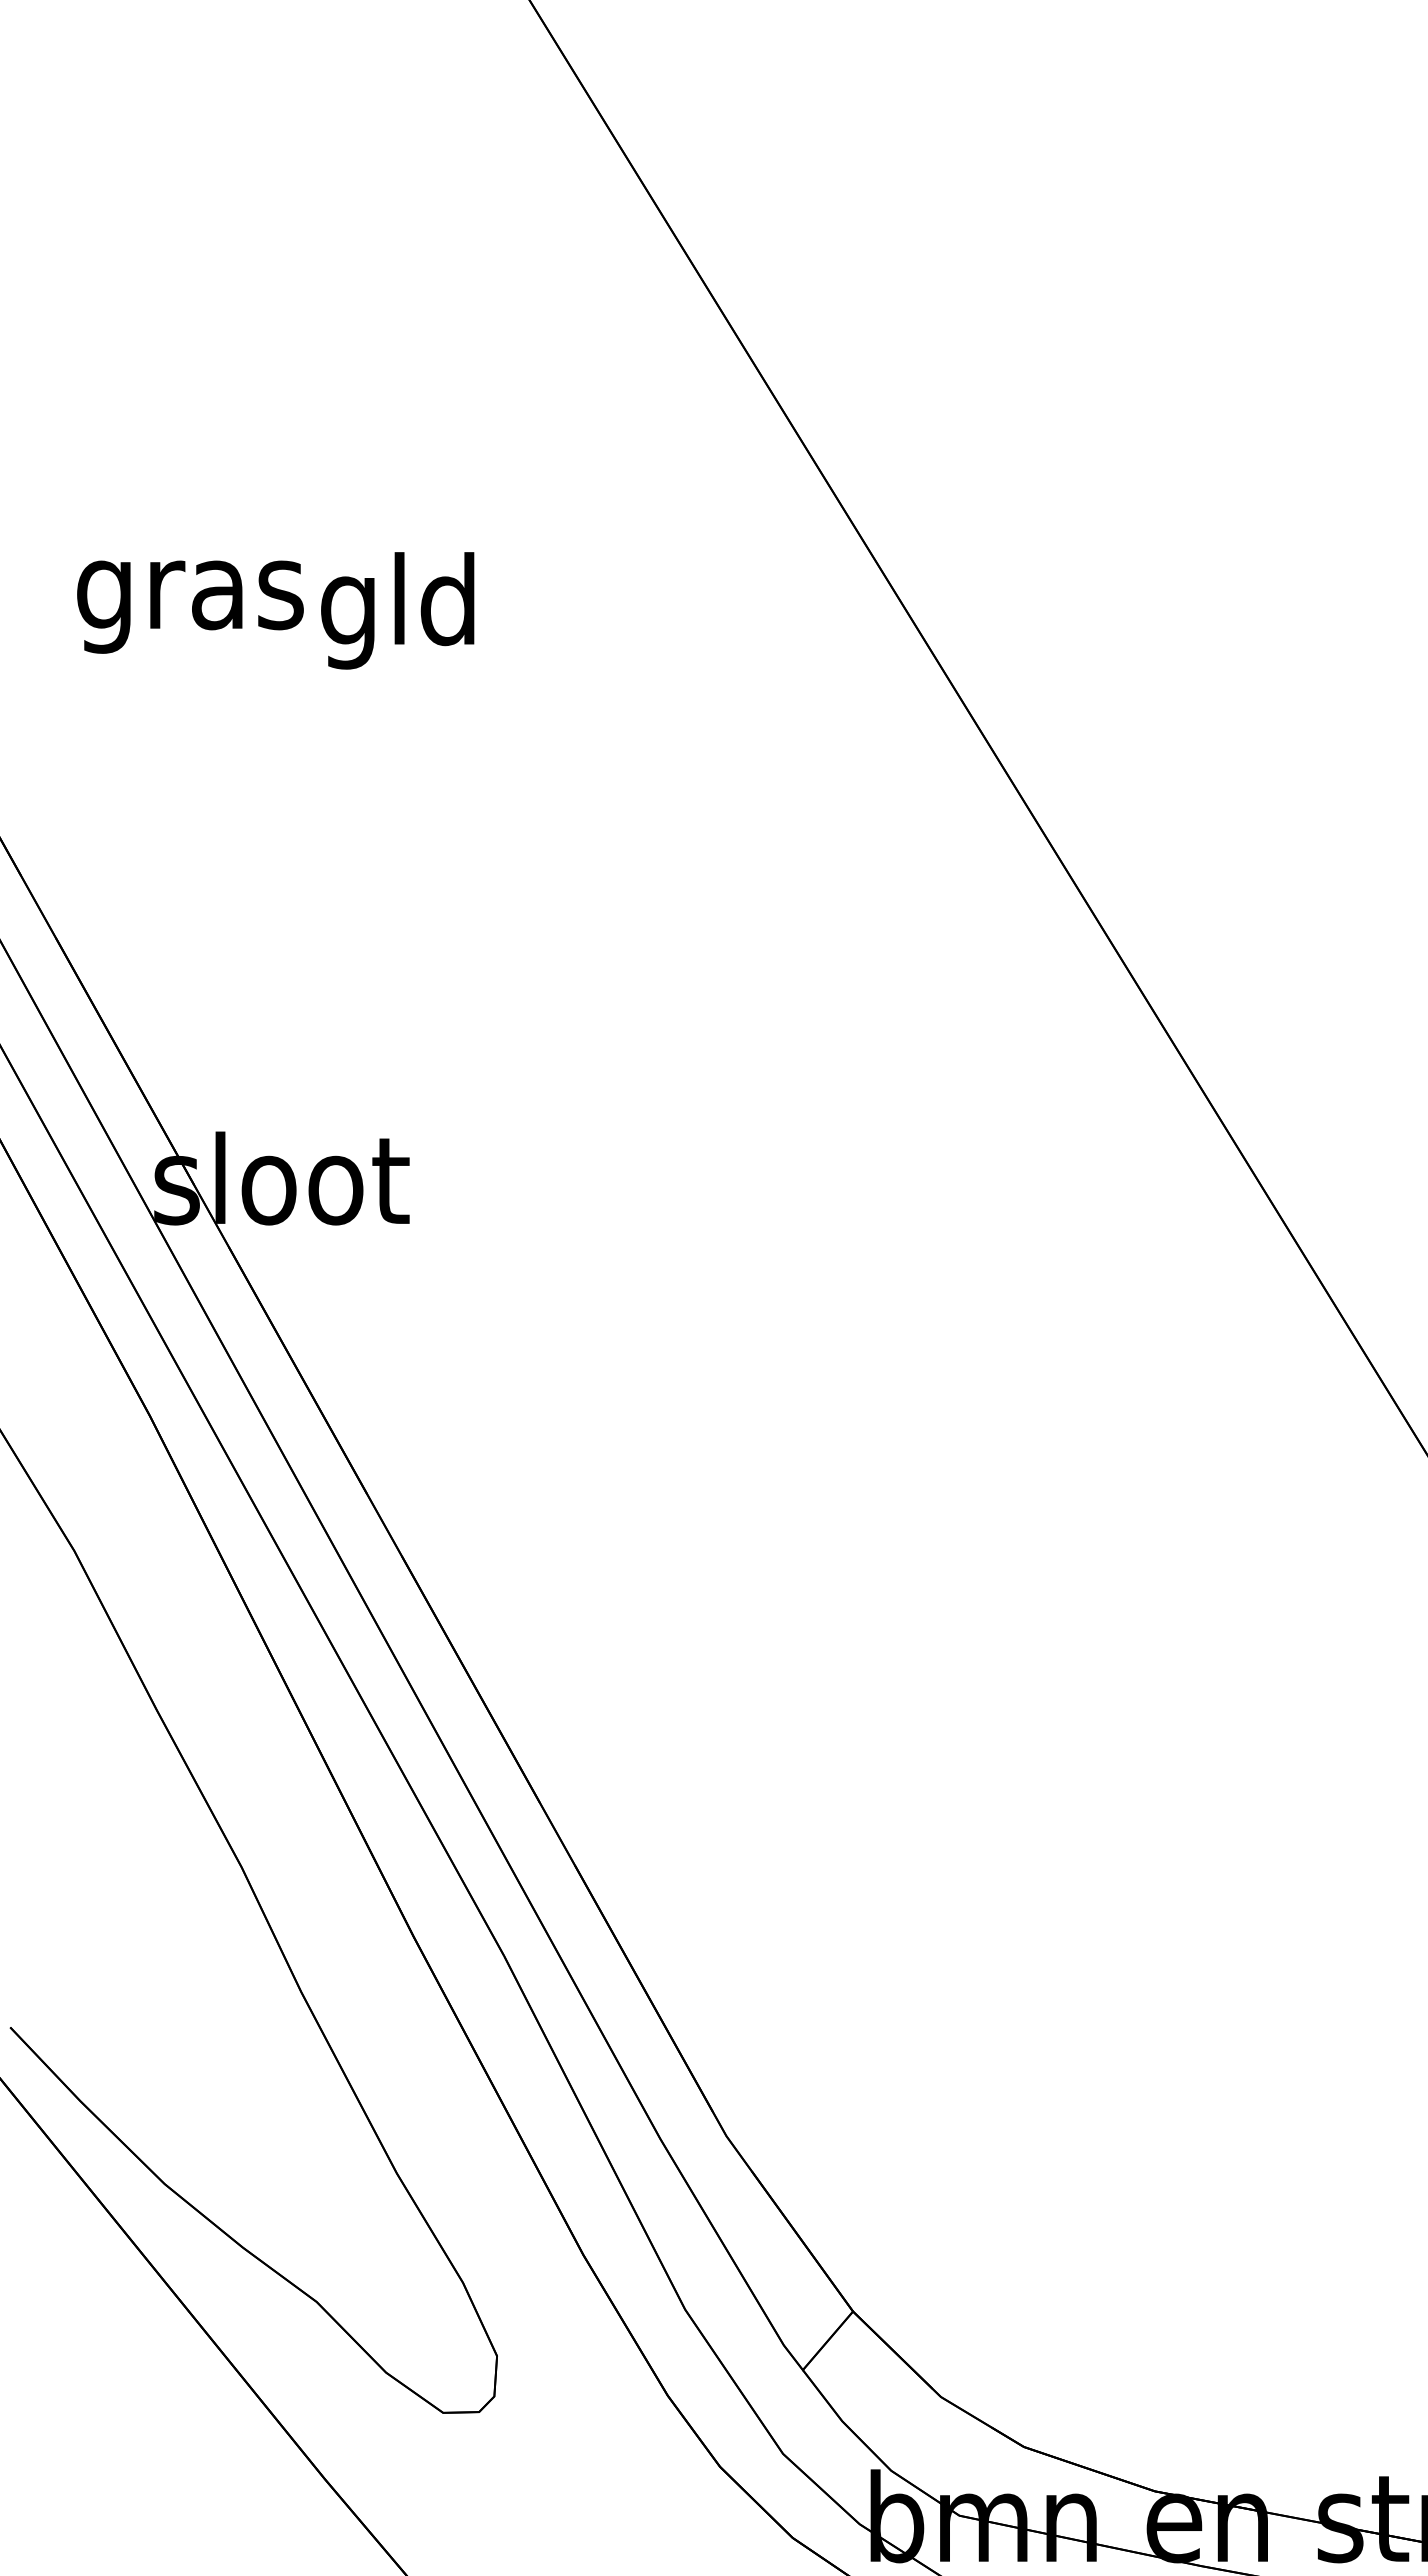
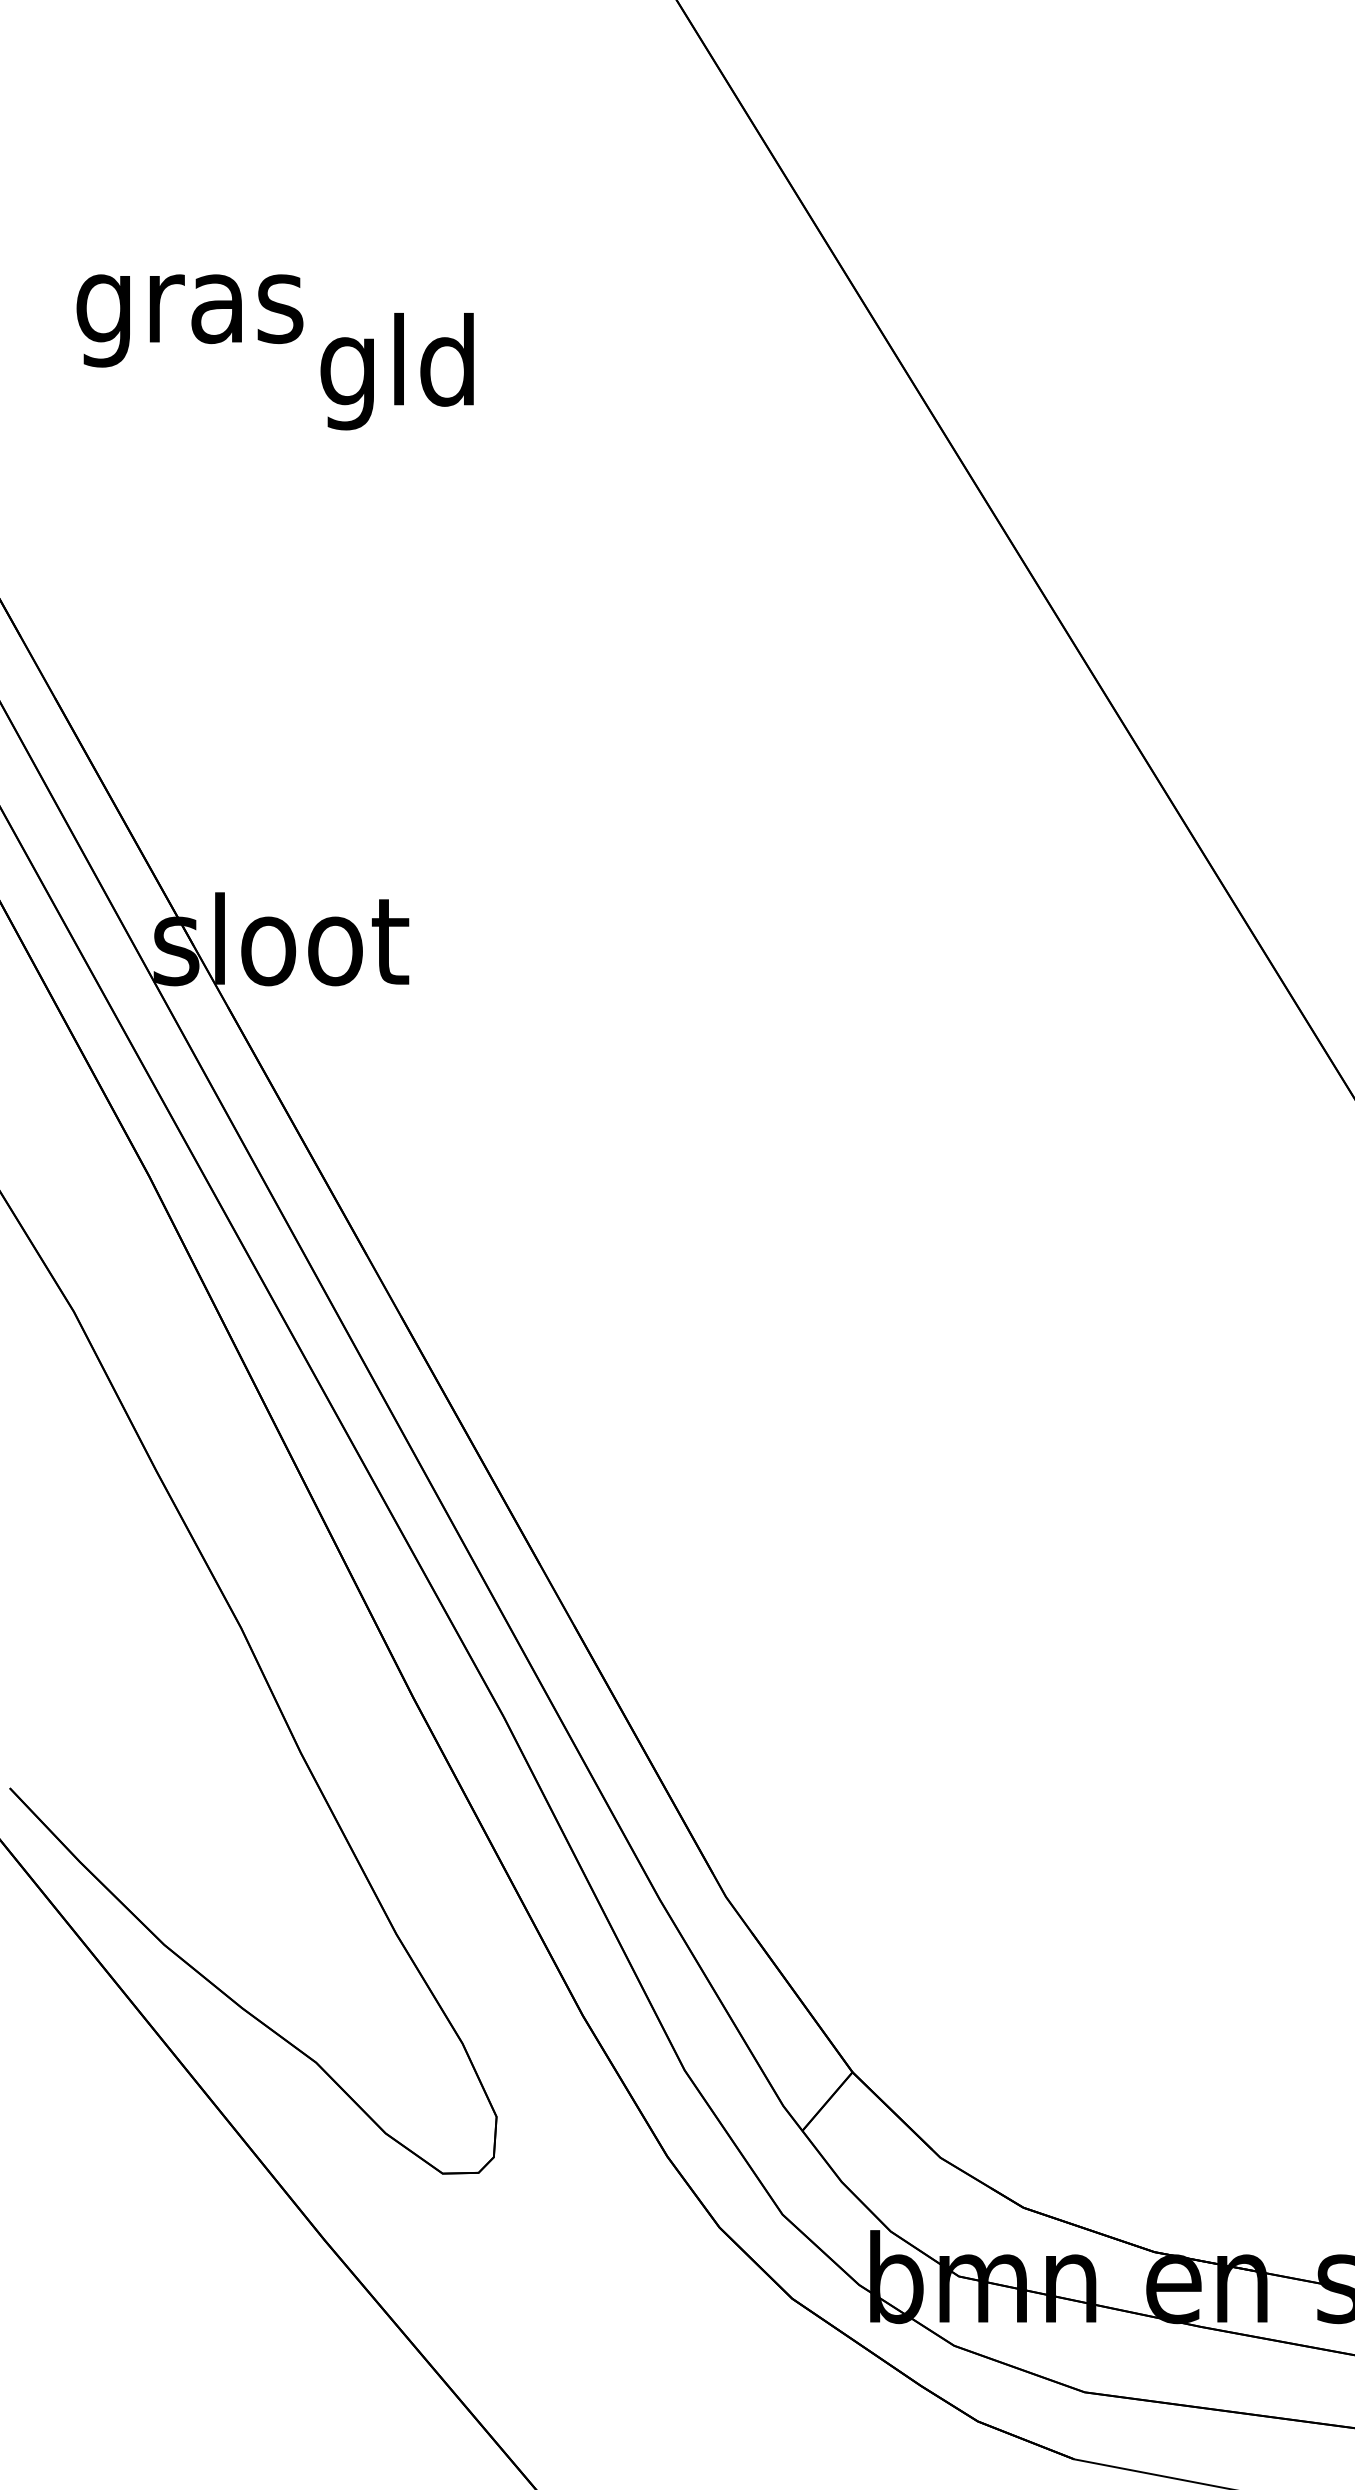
text: (190, 606) -> (190, 320), moved

